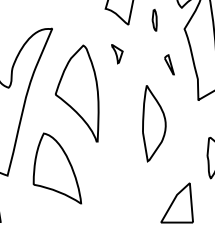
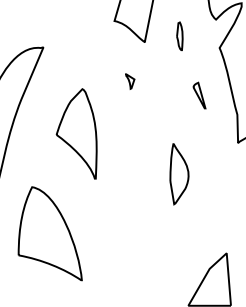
part: (117, 54) -> (130, 81), size x0.6
part: (77, 93) -> (77, 133), size x0.7
part: (154, 123) -> (179, 173), size x0.6

